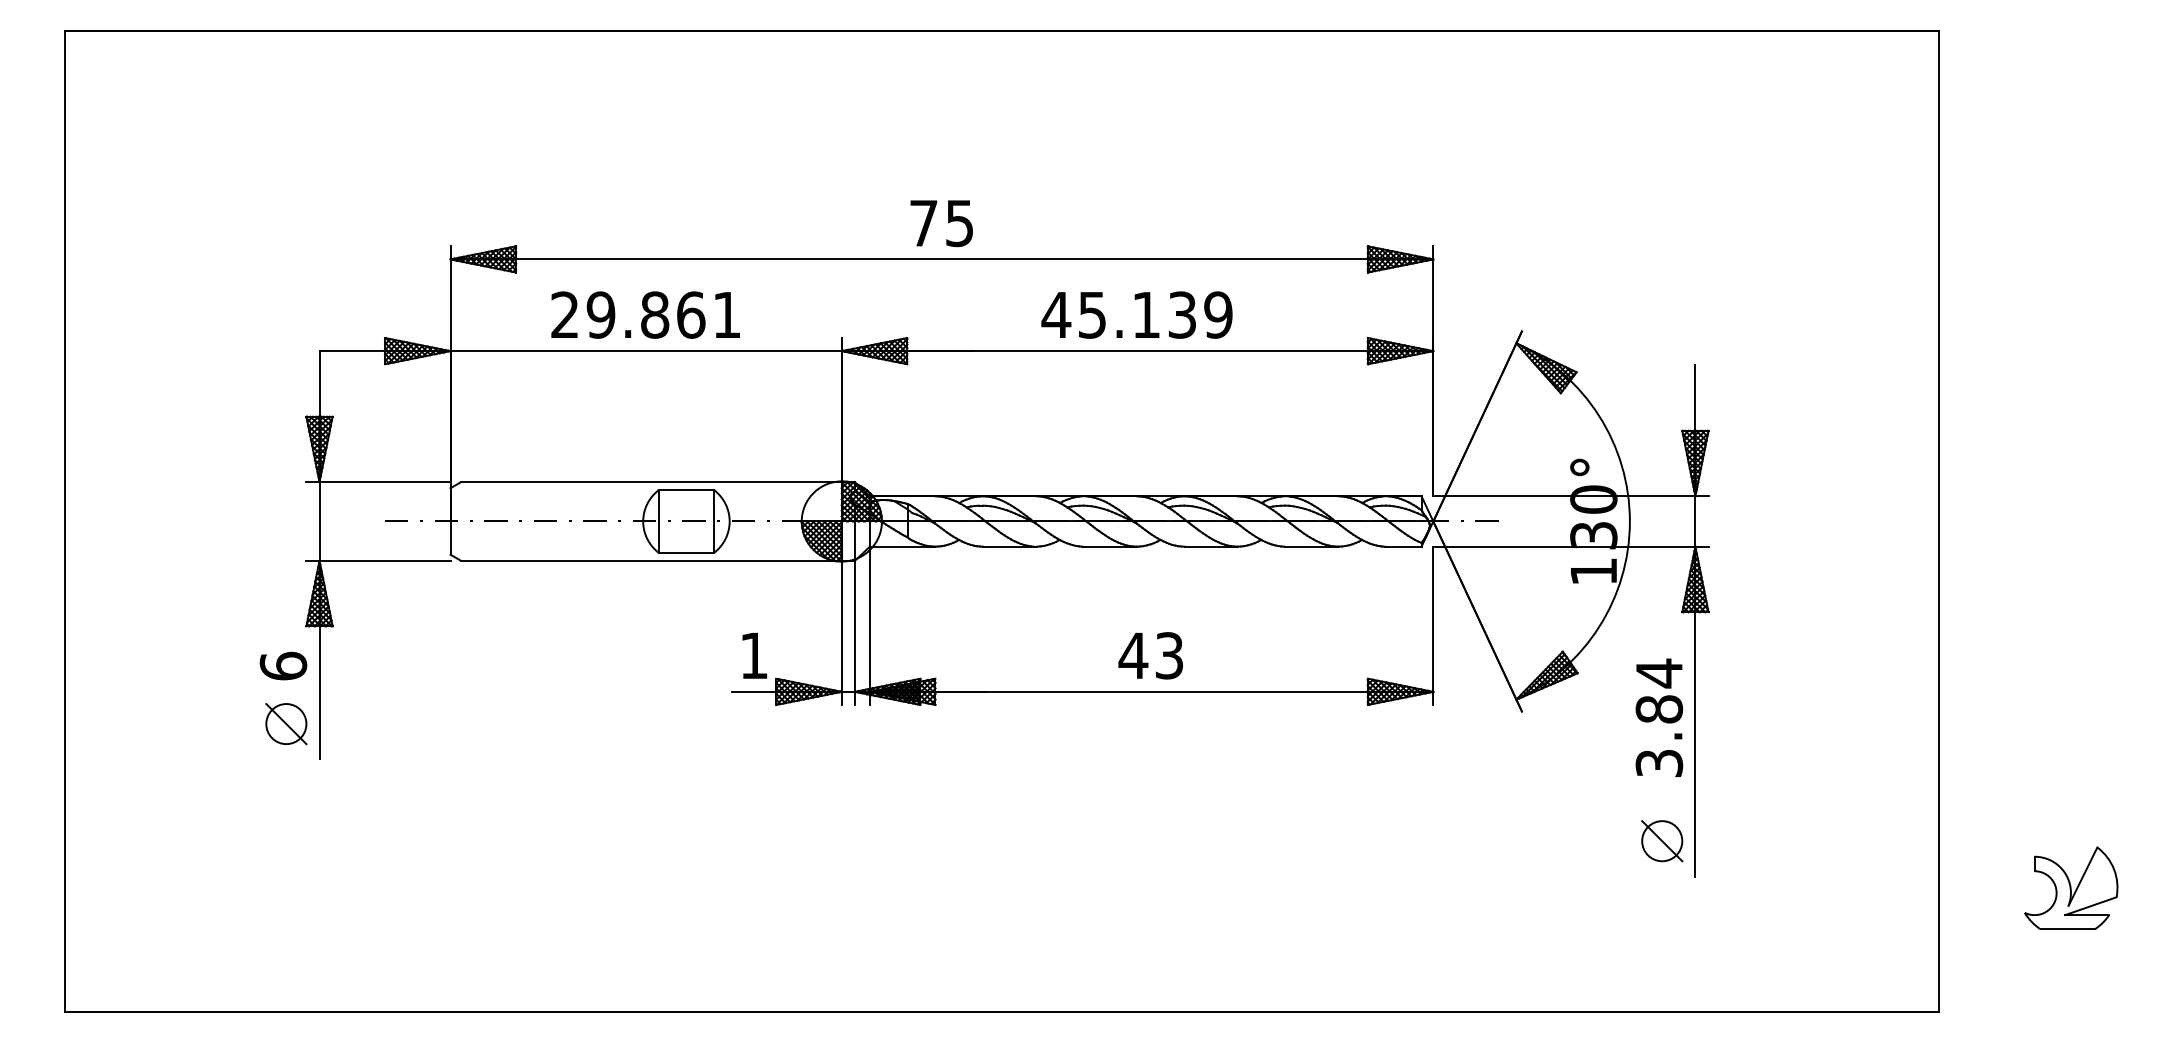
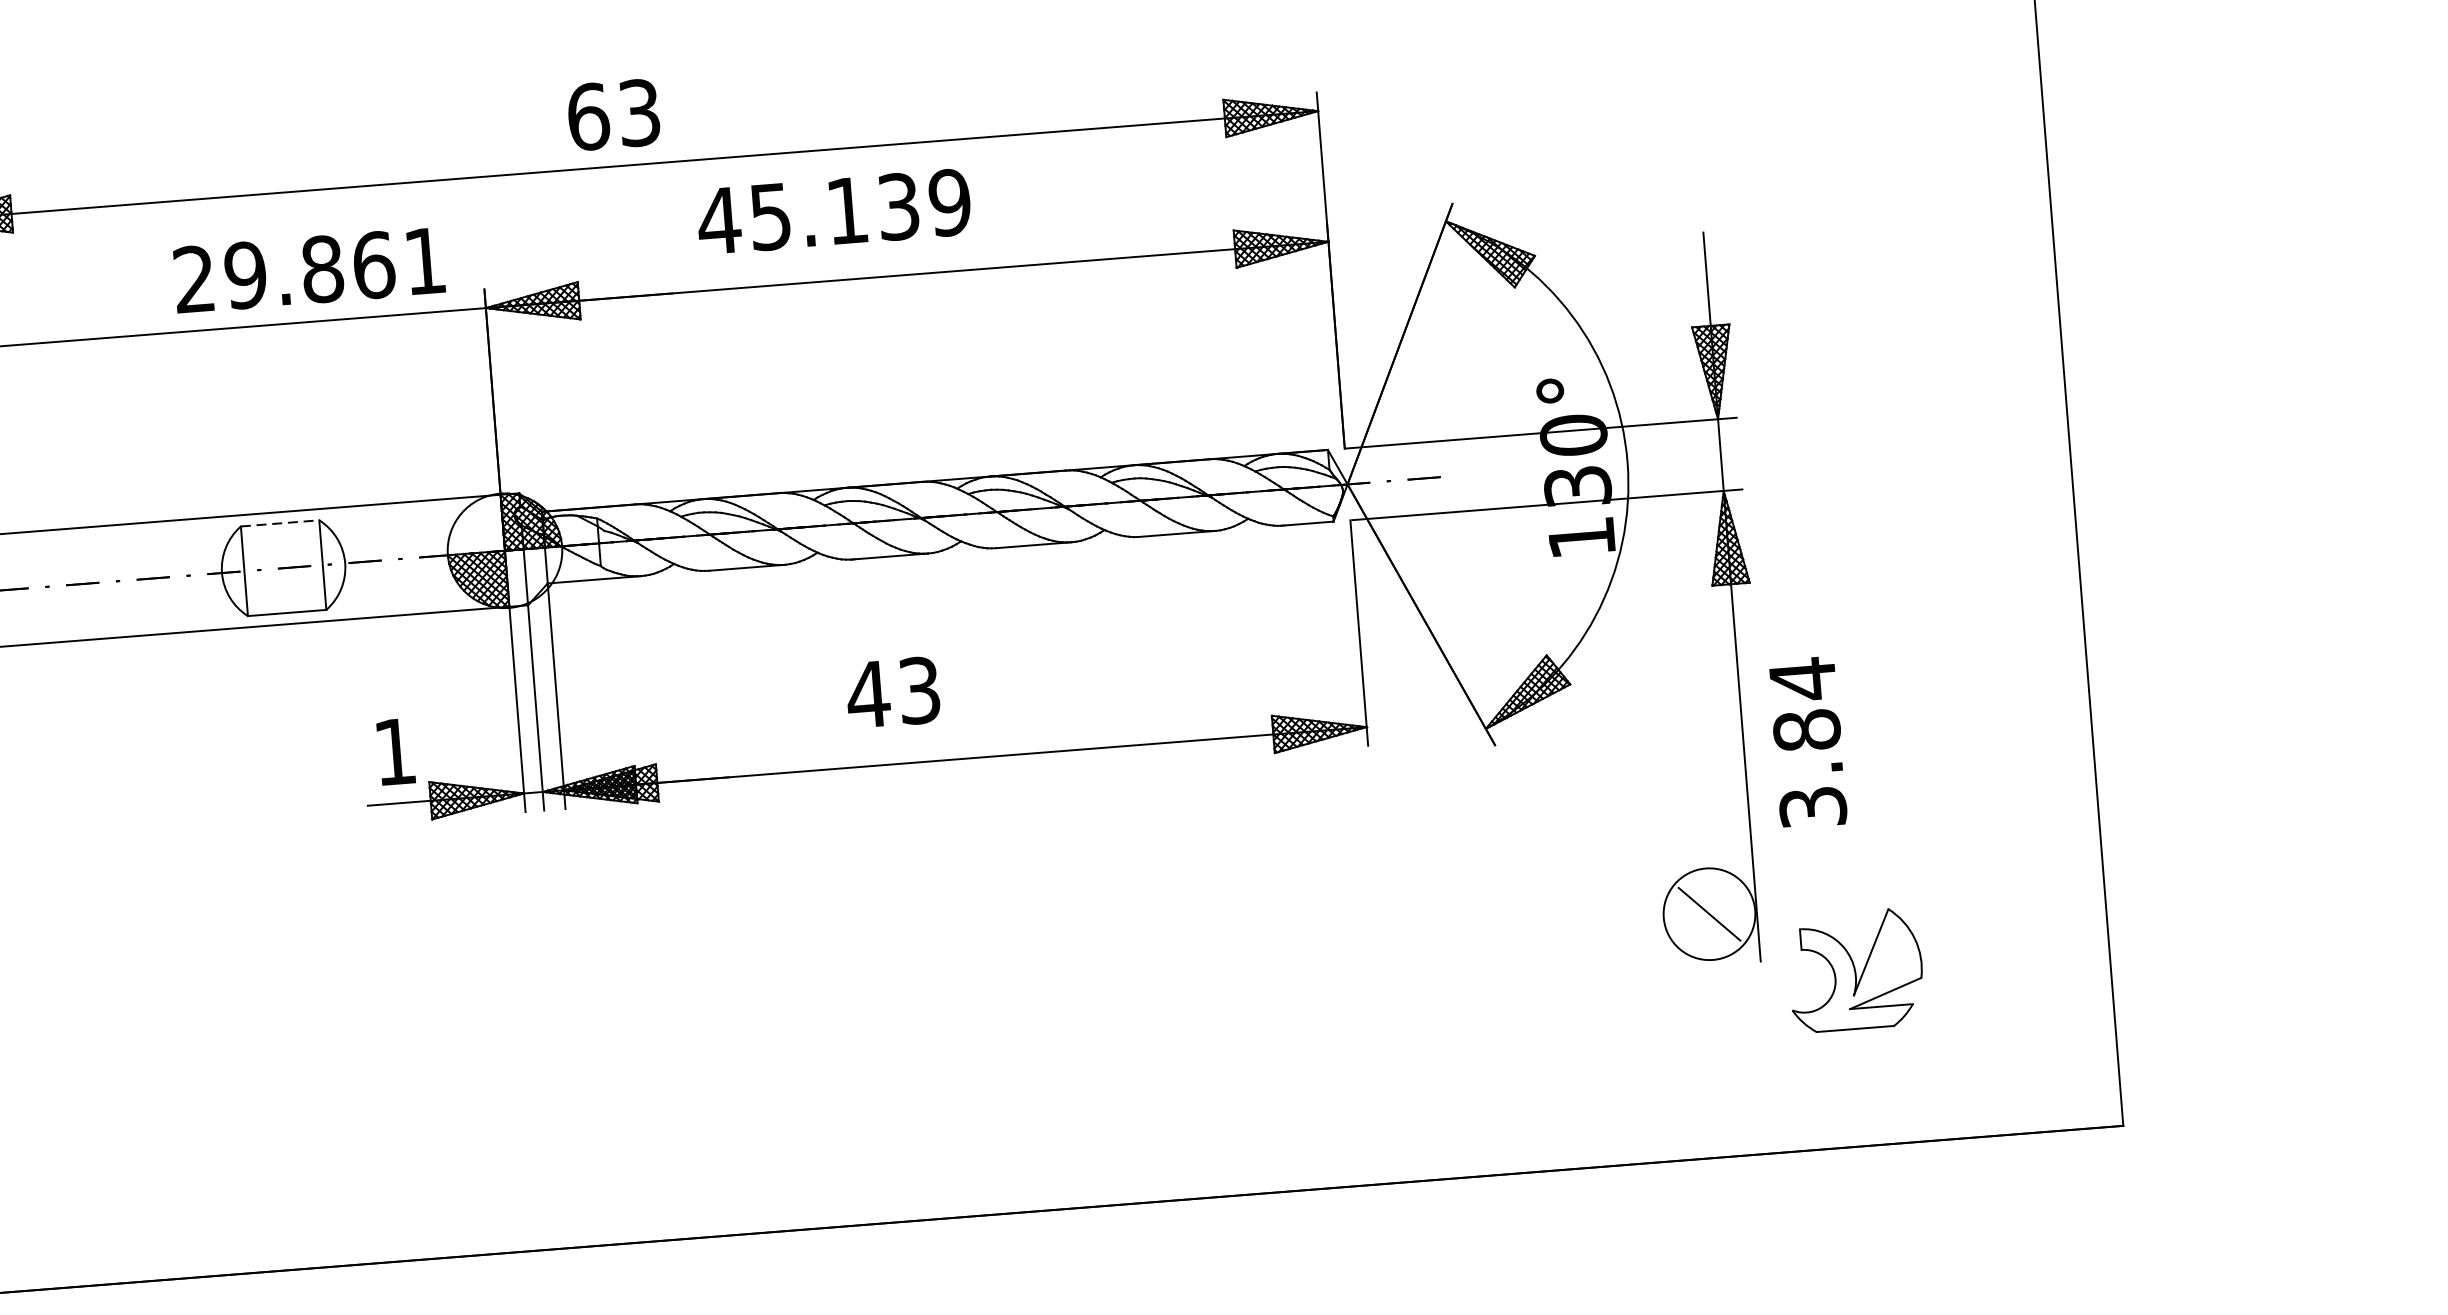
text: (941, 223) -> (613, 115), 75 -> 63
text: (645, 314) -> (308, 269), moved
text: (1136, 314) -> (833, 211), moved
line: (686, 490) -> (280, 524), solid -> dashed
text: (1150, 655) -> (892, 692), moved
text: (1659, 717) -> (1808, 742), moved
circle: (1662, 841) -> (1709, 914), size x1.6
part: (2071, 887) -> (1856, 969), moved

